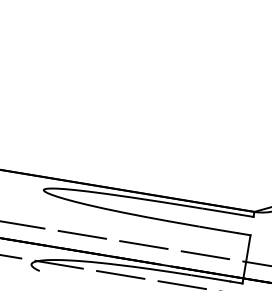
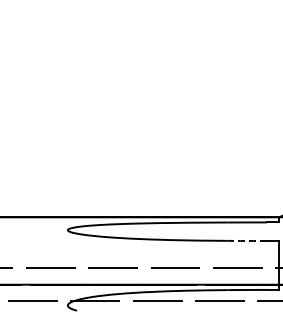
line: (219, 229) -> (247, 240), solid -> dashed

